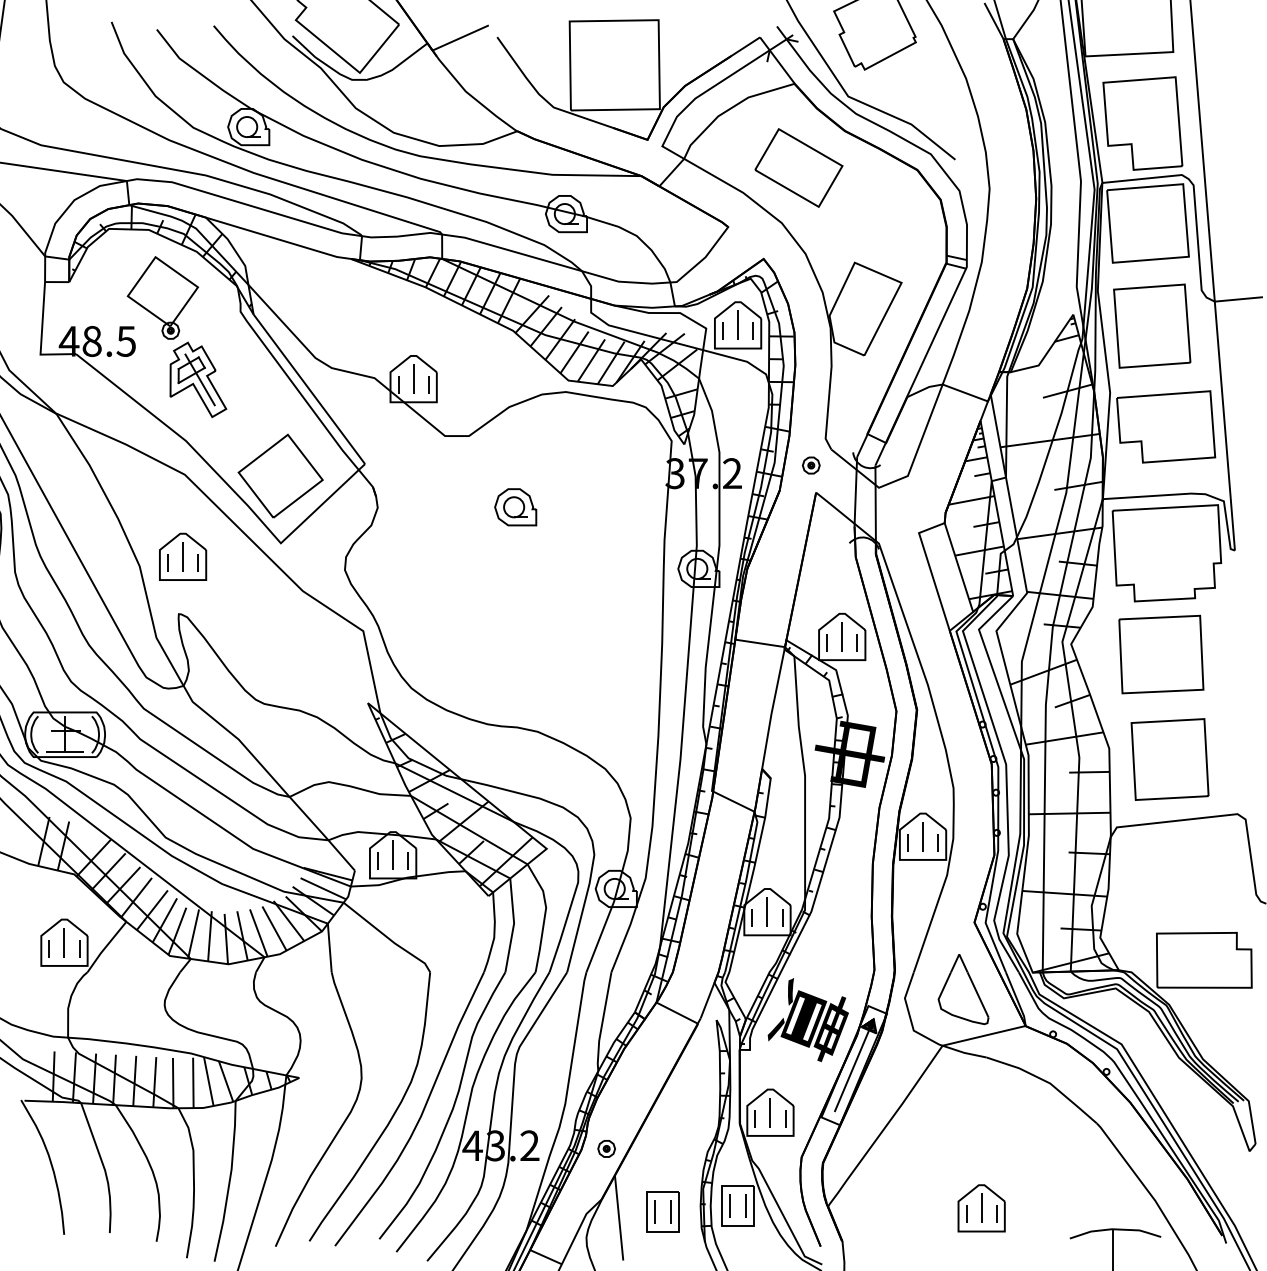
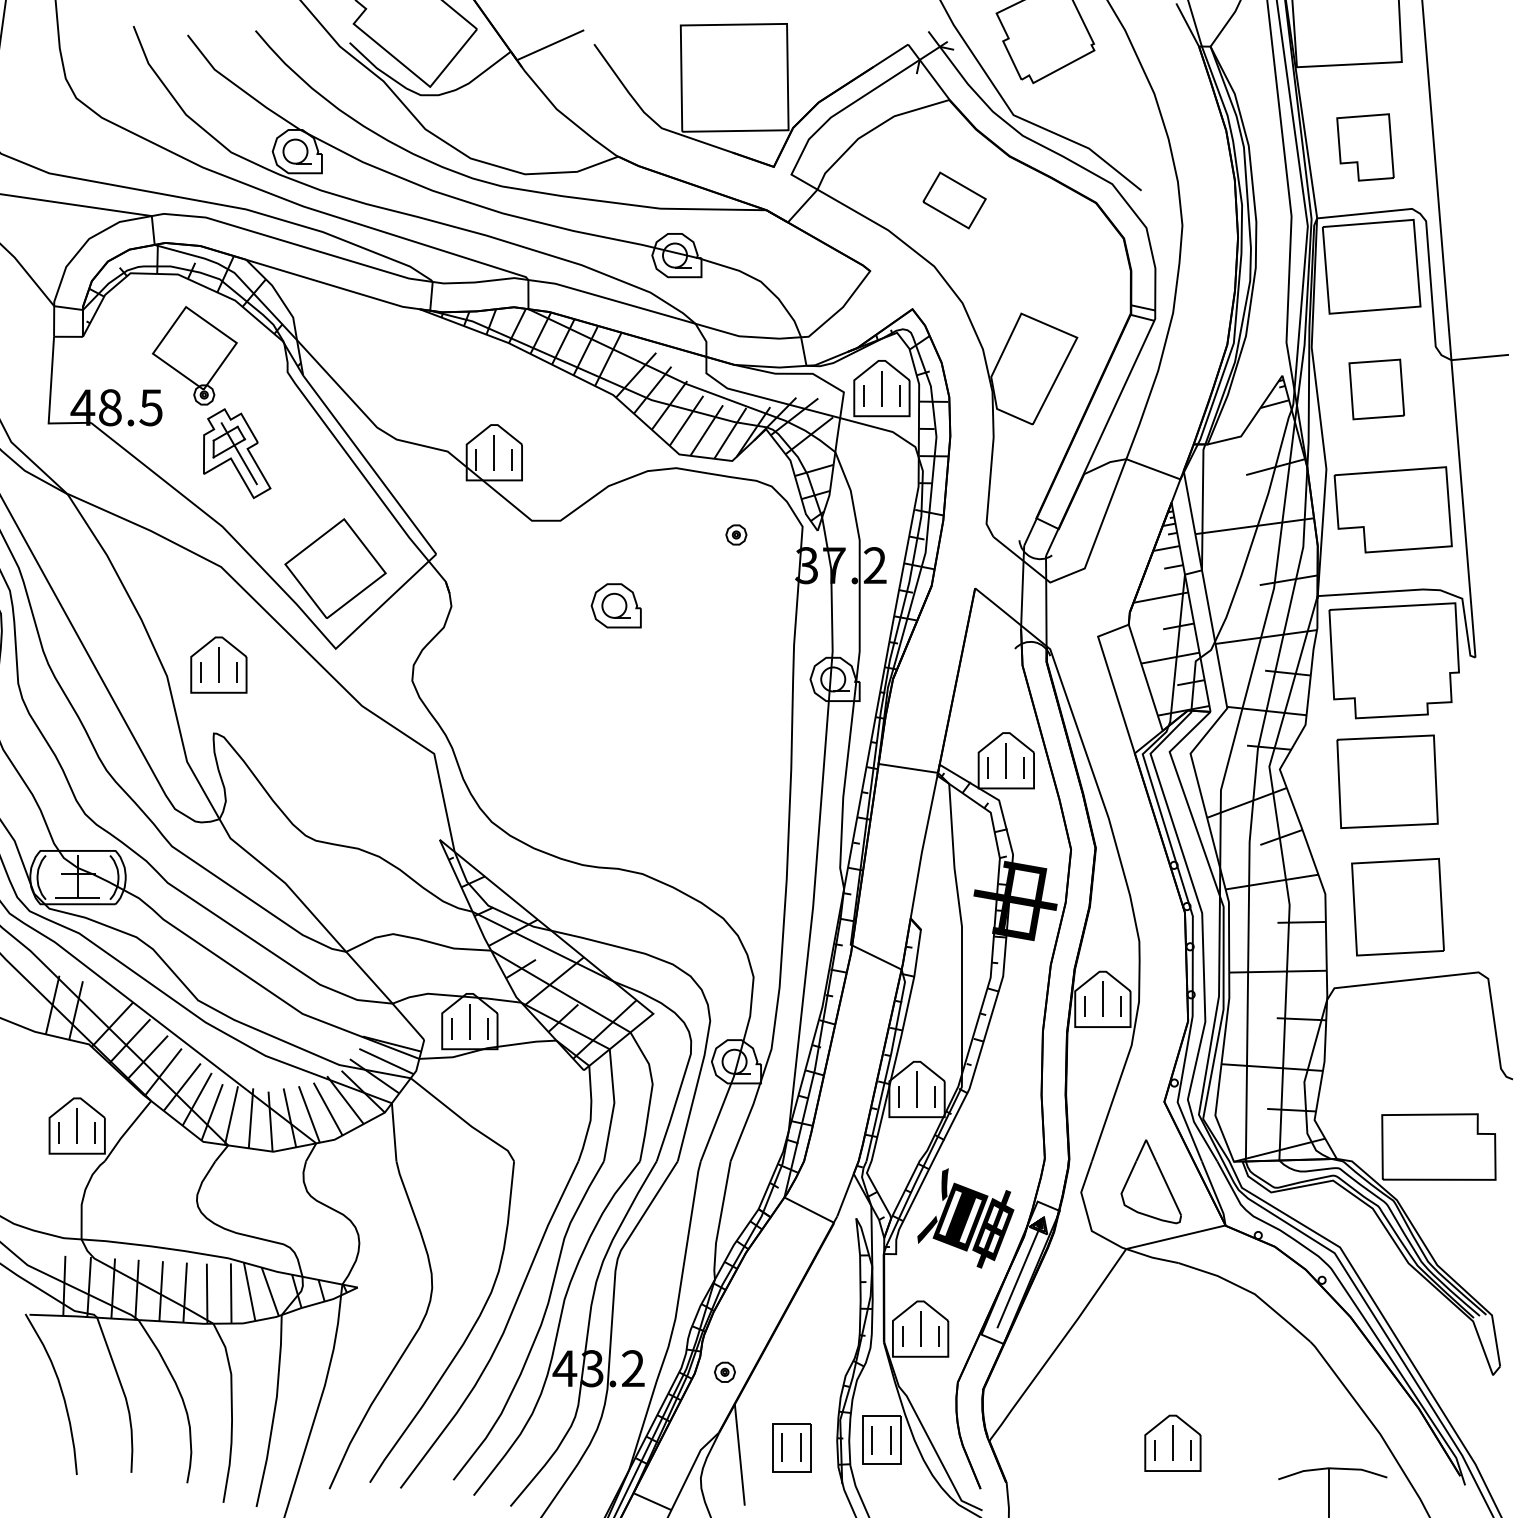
part: (1142, 123) -> (1365, 147), size x0.6
part: (798, 167) -> (954, 200), size x0.6
part: (1152, 326) -> (1376, 389), size x0.6
part: (811, 465) -> (736, 534), moved

